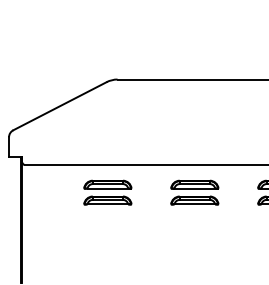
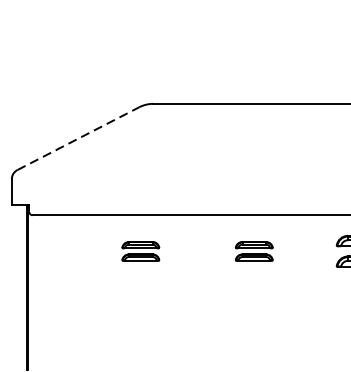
line: (60, 106) -> (78, 139), solid -> dashed
part: (107, 192) -> (140, 251), size x0.6
part: (194, 192) -> (253, 251), size x0.6

